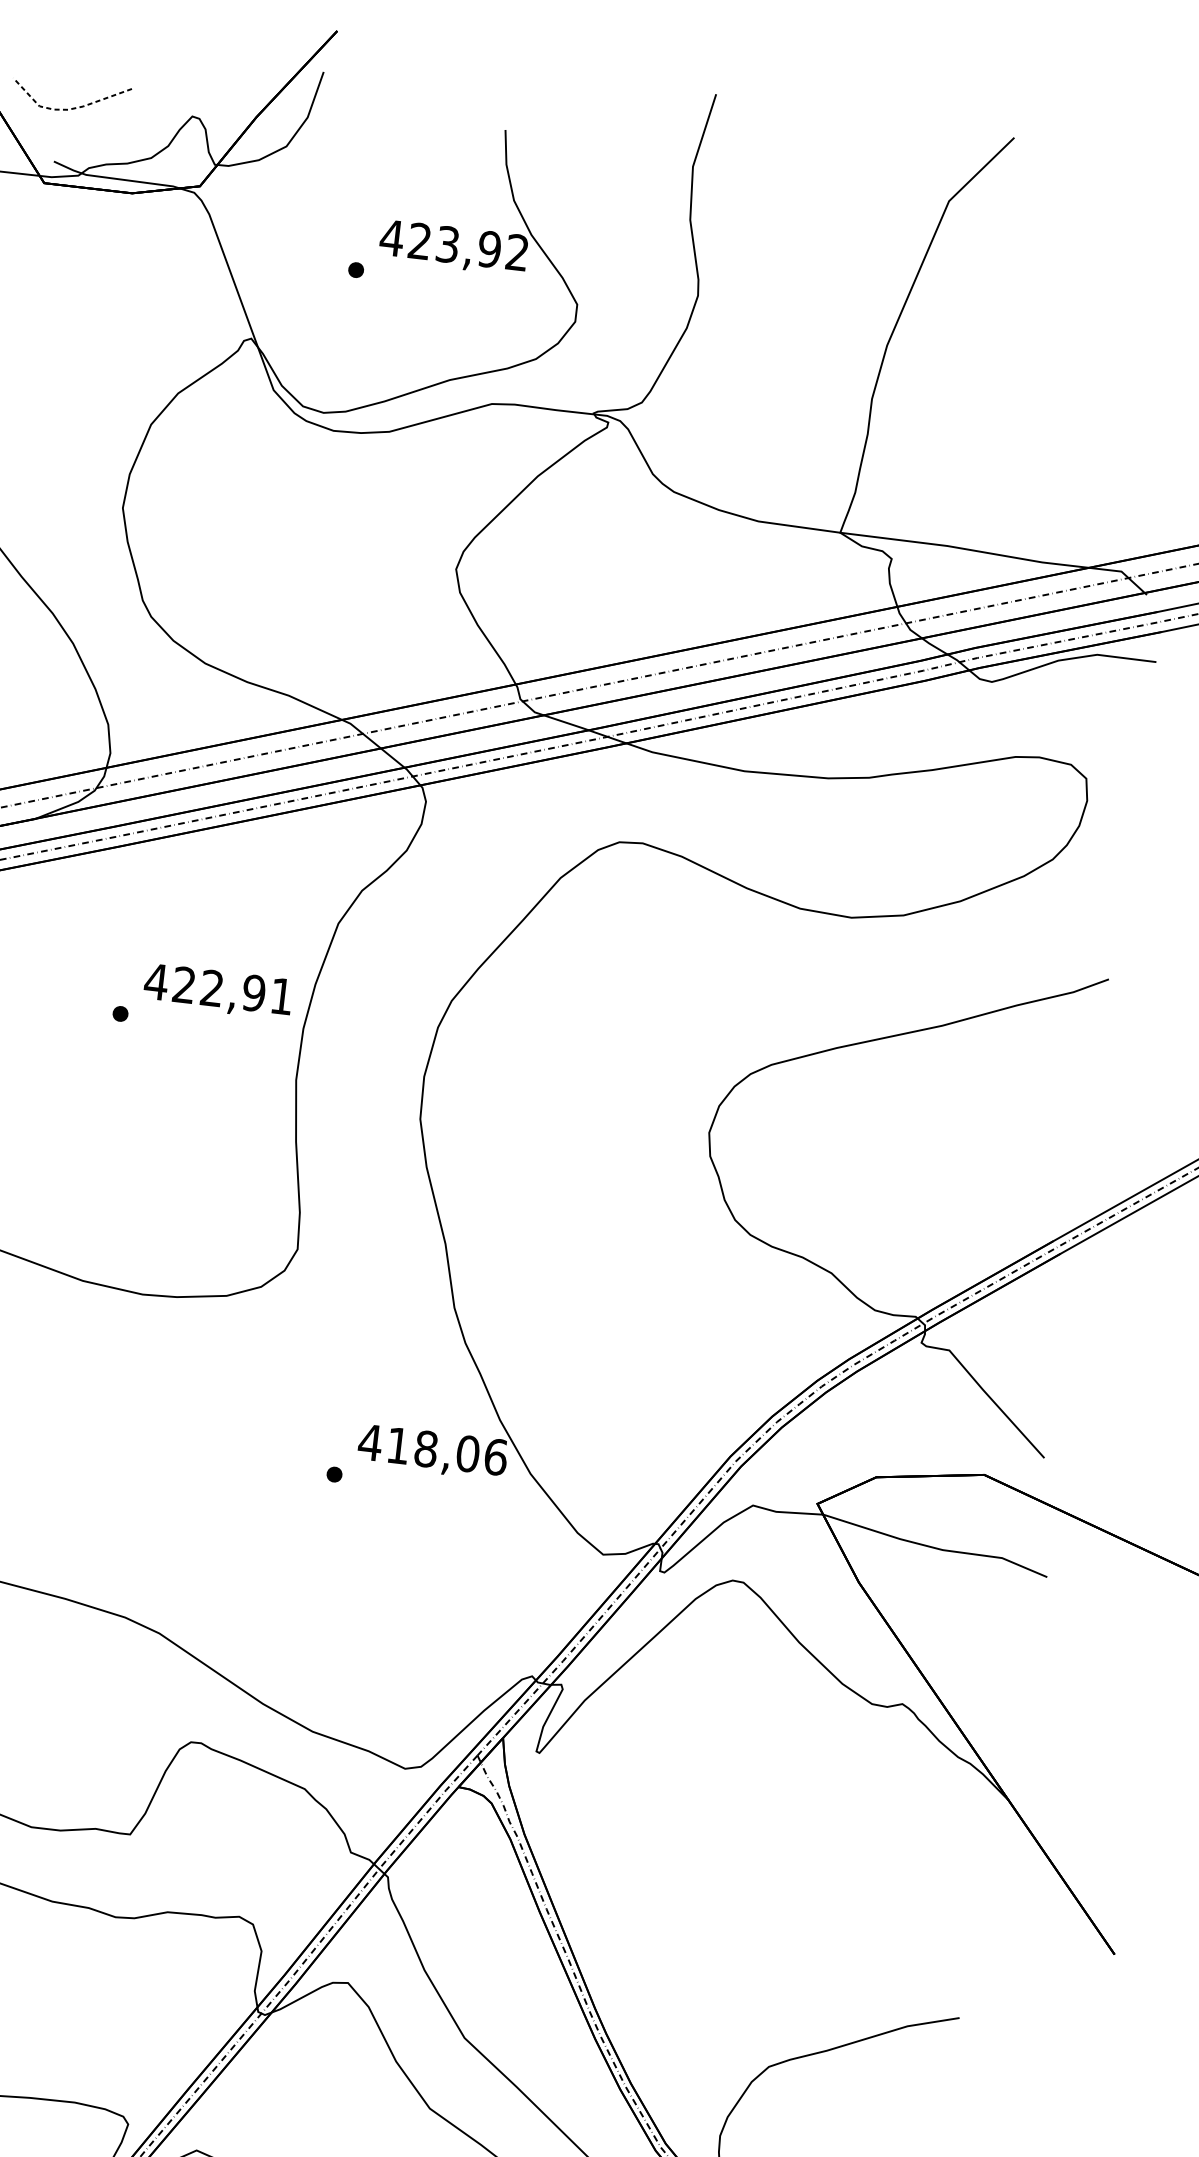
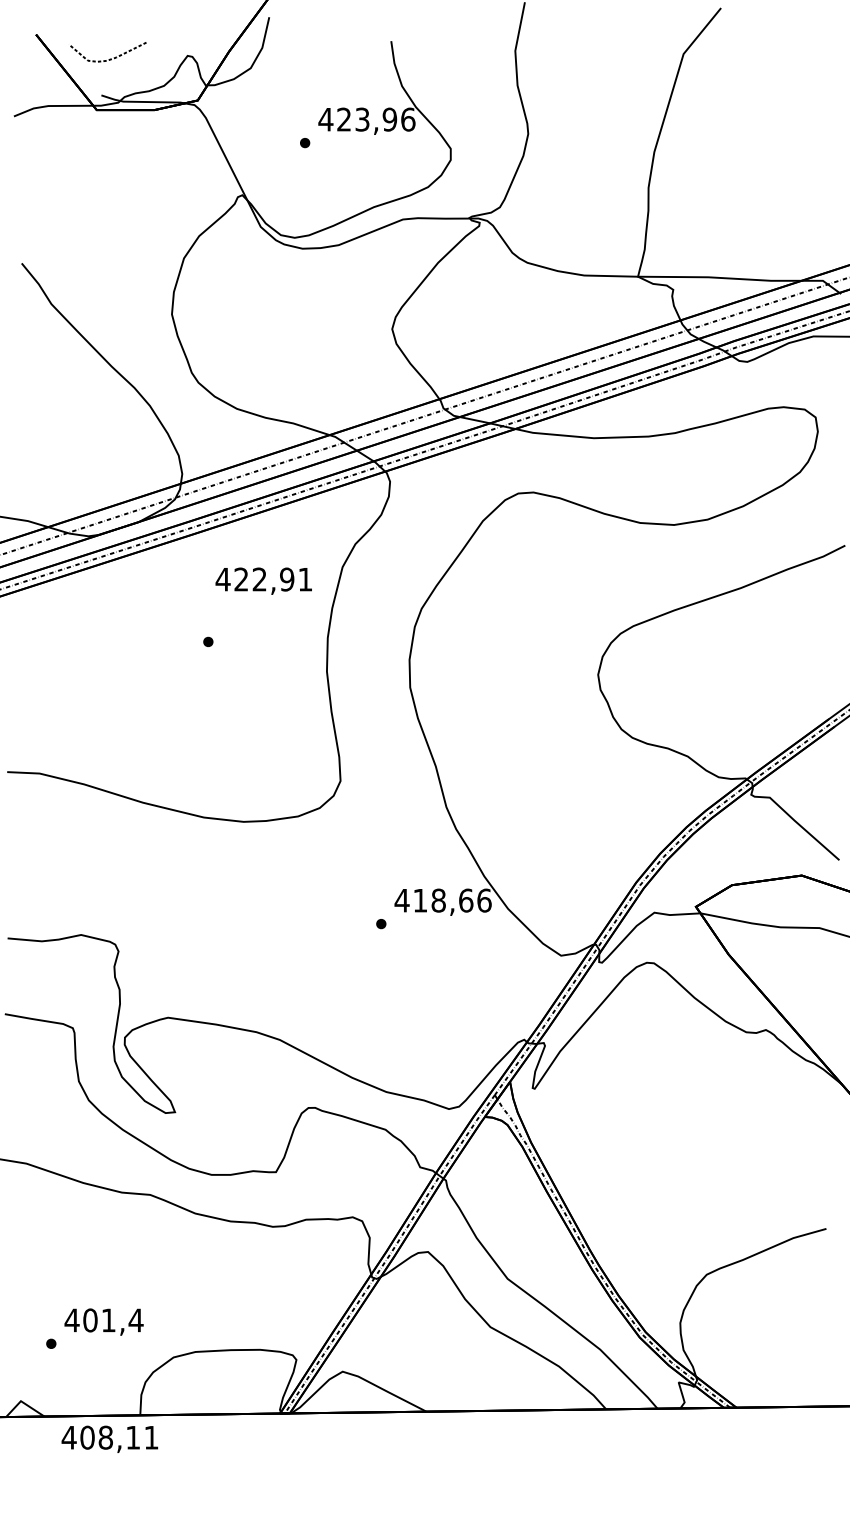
text: (517, 252) -> (408, 119), 423,92 -> 423,96
text: (217, 990) -> (263, 580), moved
text: (468, 1453) -> (466, 900), 418,06 -> 418,66

